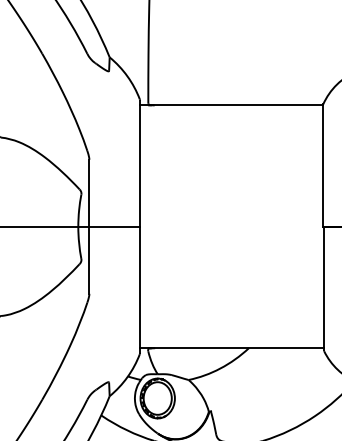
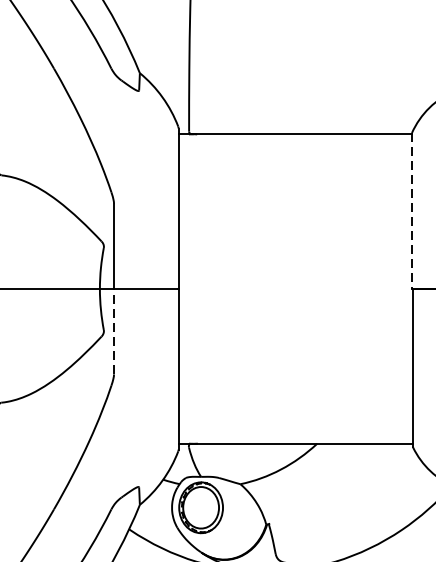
line: (323, 166) -> (412, 212), solid -> dashed
line: (89, 259) -> (114, 330), solid -> dashed

